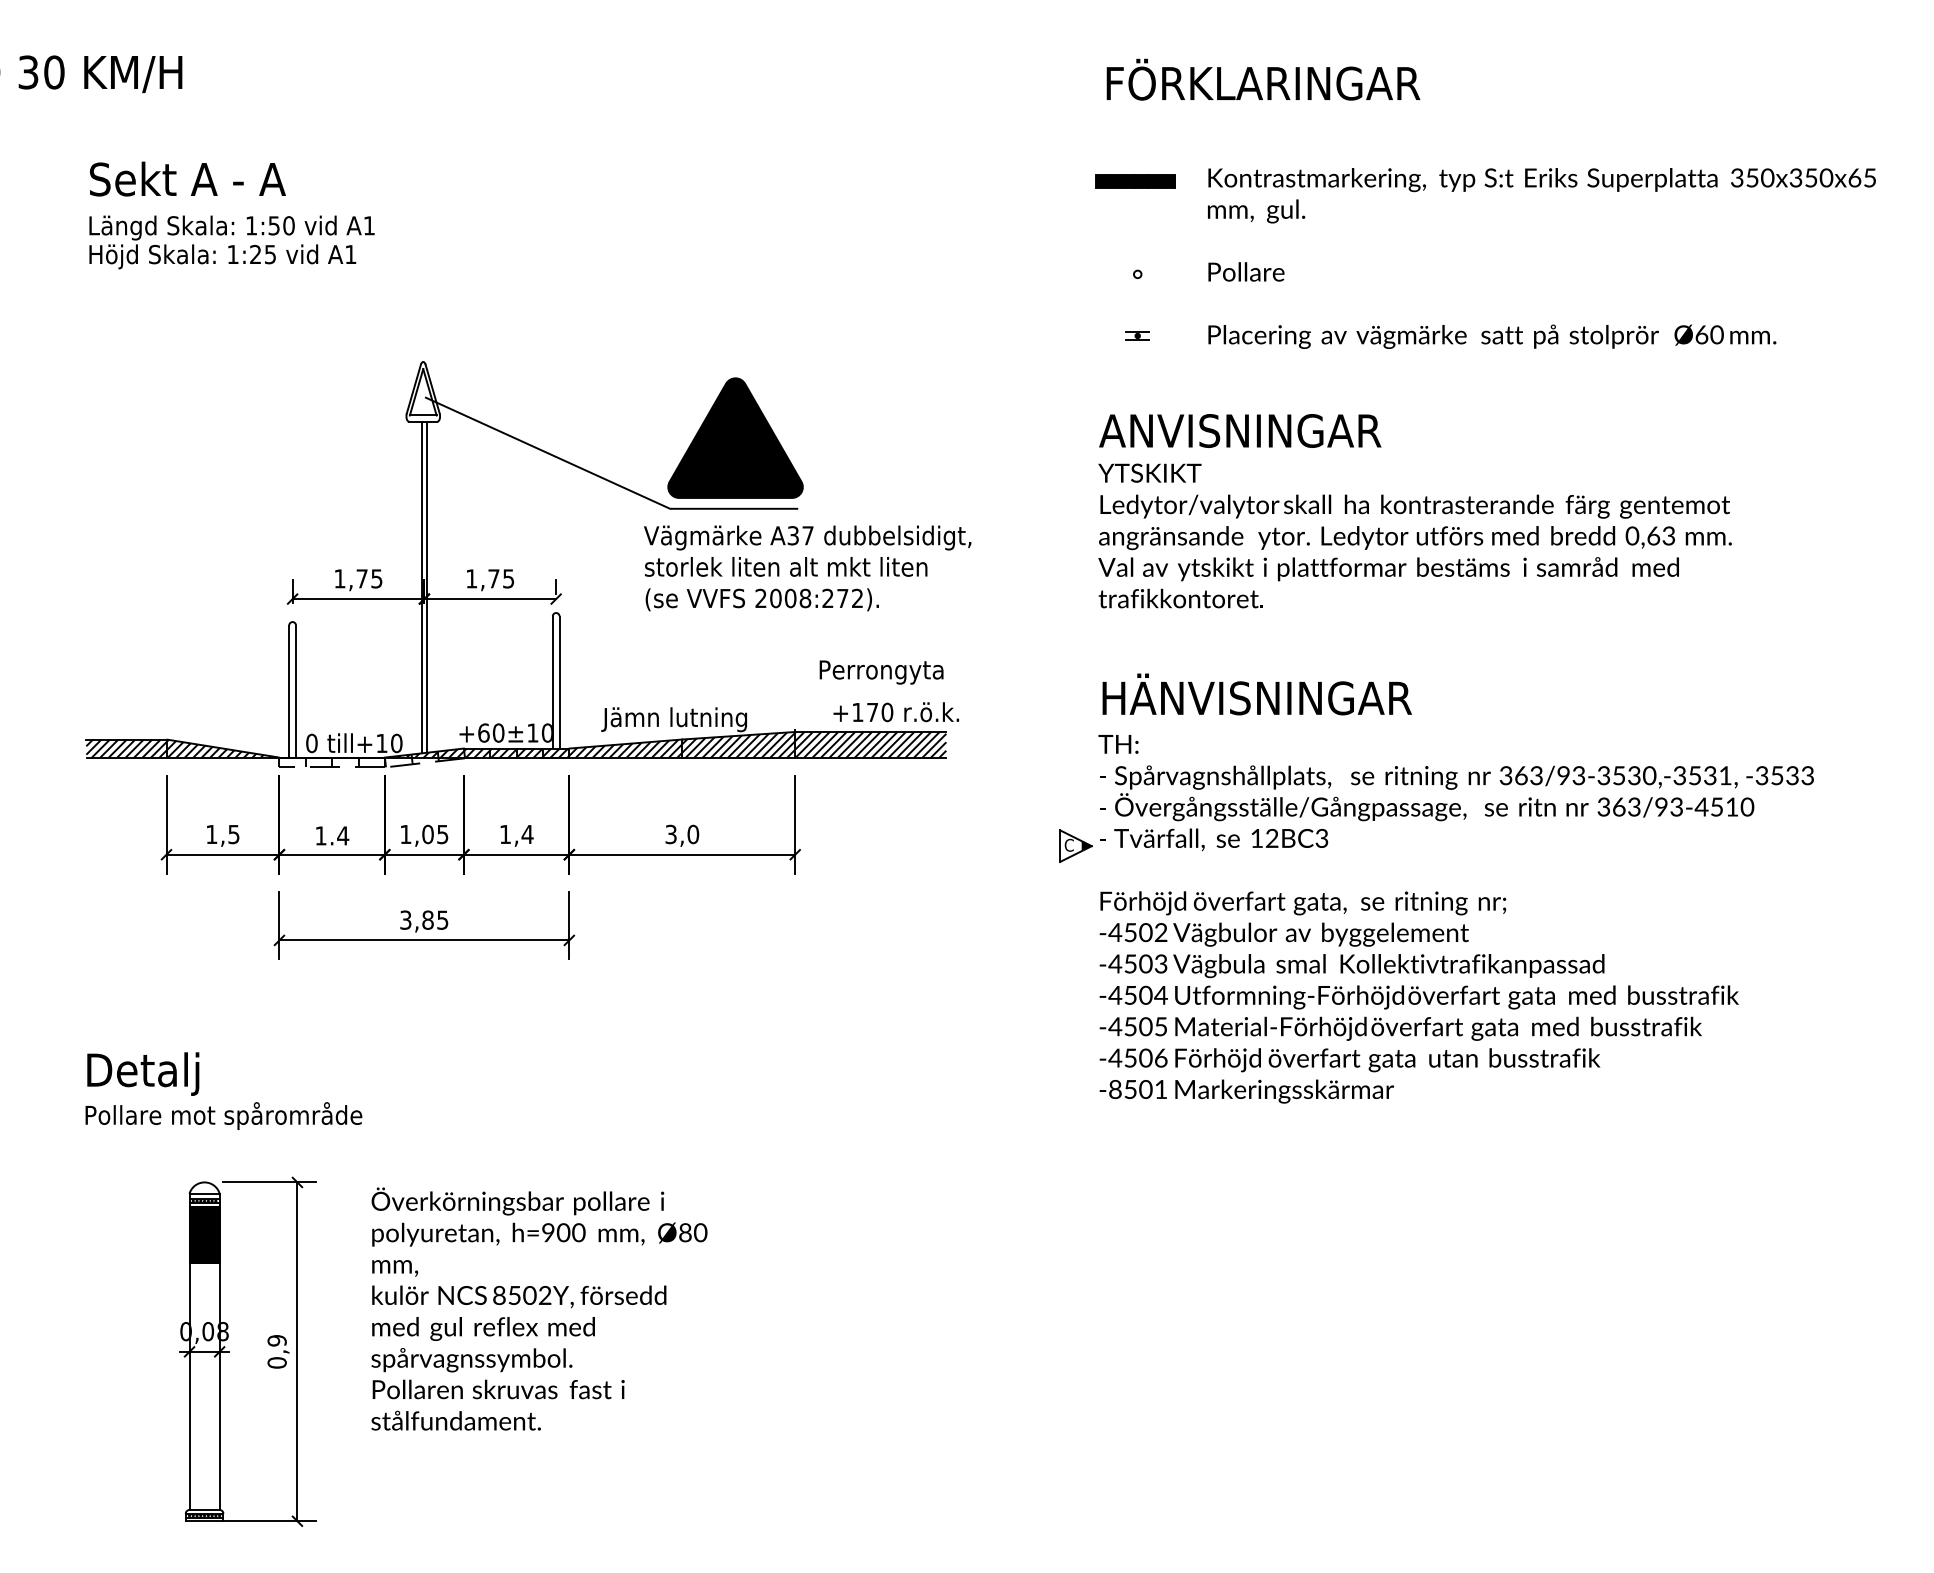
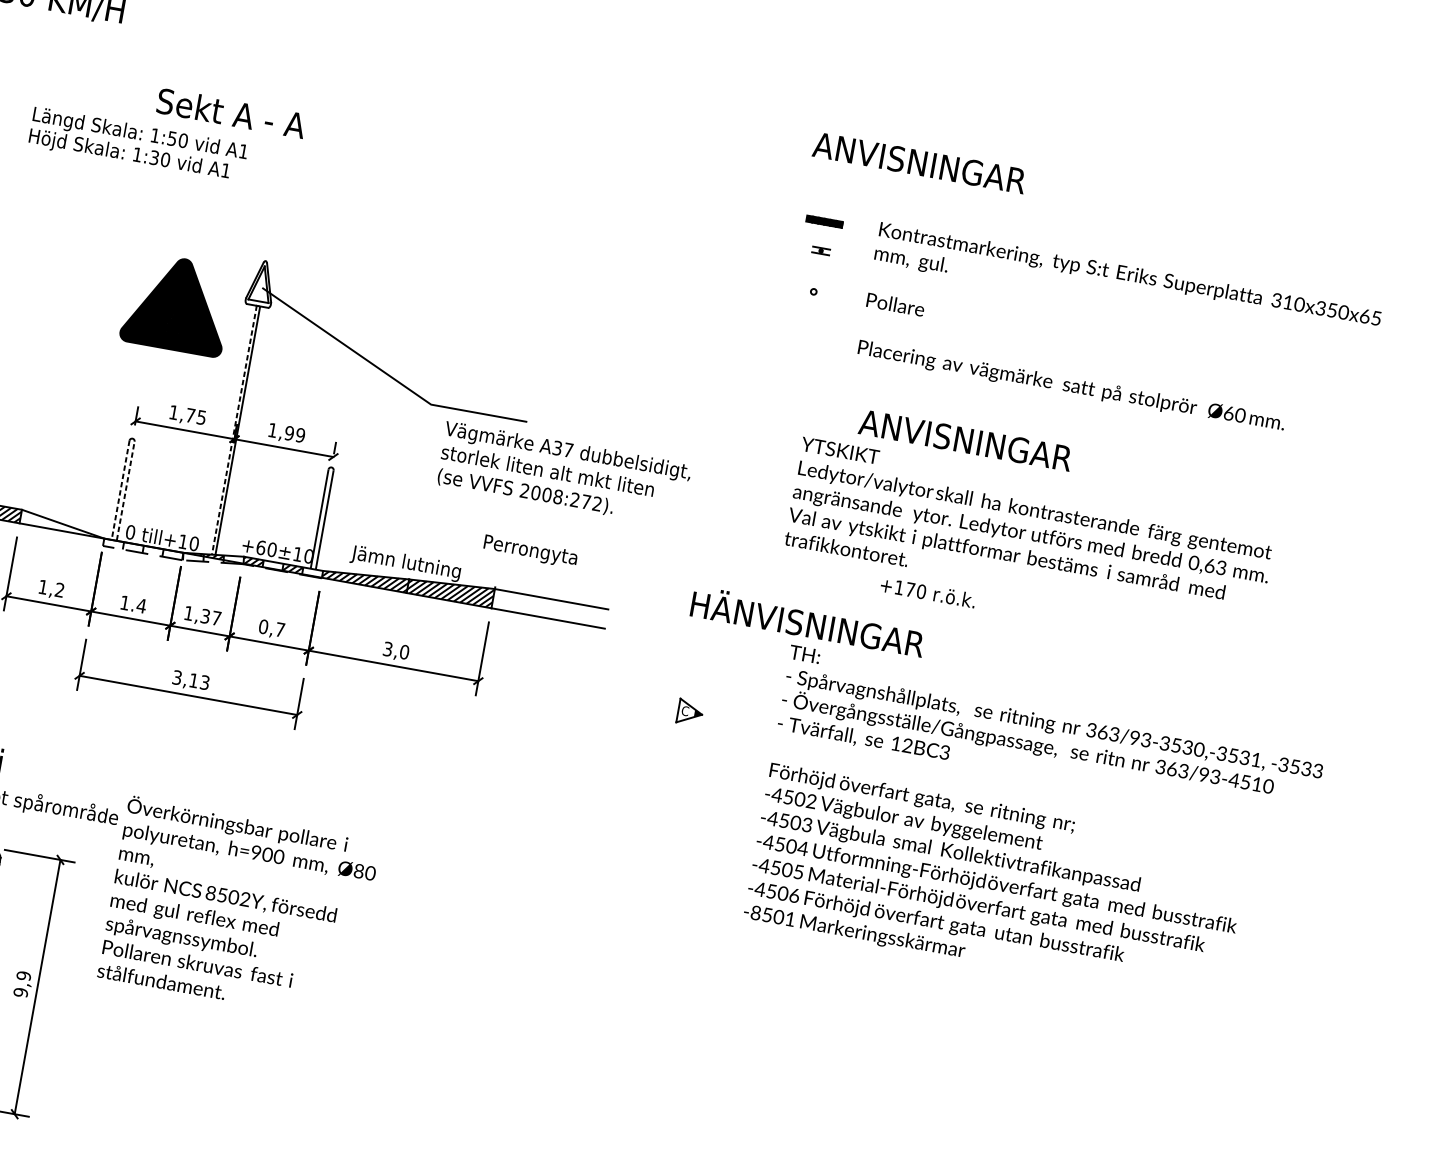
text: (1261, 79) -> (932, 162), FÖRKLARINGAR -> ANVISNINGAR
text: (1752, 177) -> (1288, 302), 350x350x65 -> 310x350x65
text: (187, 178) -> (231, 112), moved
part: (1135, 181) -> (824, 221), size x0.6
text: (263, 254) -> (160, 158), 1:25 -> 1:30
part: (1137, 335) -> (821, 250), moved
text: (1240, 430) -> (965, 440), moved
part: (735, 437) -> (177, 303), moved
text: (1414, 535) -> (1030, 533), moved
text: (807, 568) -> (563, 474), moved
text: (501, 578) -> (295, 434), 1,75 -> 1,99
line: (422, 587) -> (234, 430), solid -> dashed
text: (881, 672) -> (530, 551), moved
line: (296, 691) -> (126, 491), solid -> dashed
line: (289, 692) -> (120, 491), solid -> dashed
text: (1256, 694) -> (807, 621), moved
text: (895, 712) -> (927, 592), moved
hatch: (870, 744) -> (549, 608), removed
hatch: (222, 748) -> (62, 524), removed
hatch: (503, 752) -> (273, 565), removed
hatch: (555, 752) -> (312, 572), removed
hatch: (450, 753) -> (233, 558), removed
text: (233, 834) -> (59, 590), 1,5 -> 1,2
text: (435, 834) -> (211, 617), 1,05 -> 1,37
text: (516, 834) -> (271, 628), 1,4 -> 0,7
text: (435, 919) -> (199, 681), 3,85 -> 3,13
text: (1455, 919) -> (1034, 831), moved
text: (539, 1308) -> (239, 908), moved
text: (276, 1362) -> (20, 992), 0,9 -> 9,9

